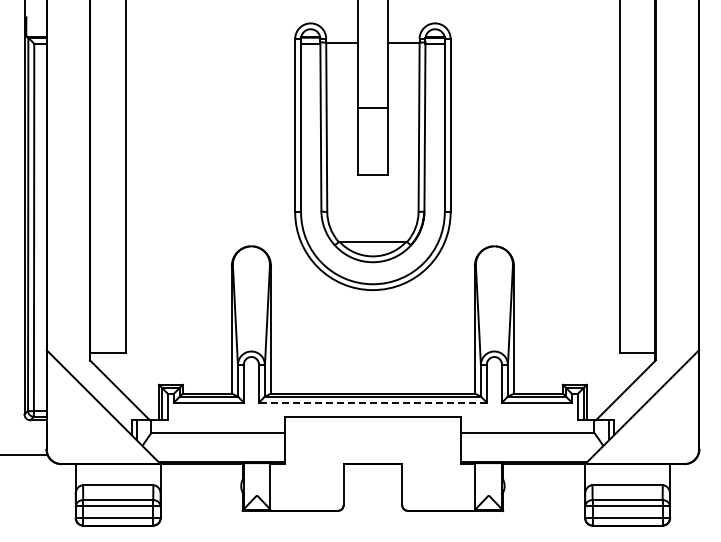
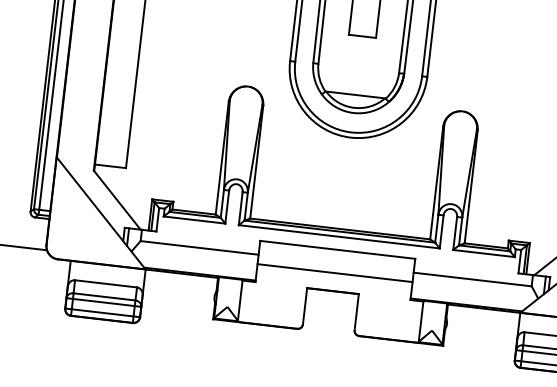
line: (372, 402) -> (338, 236), dashed -> solid
line: (372, 443) -> (334, 272), added

